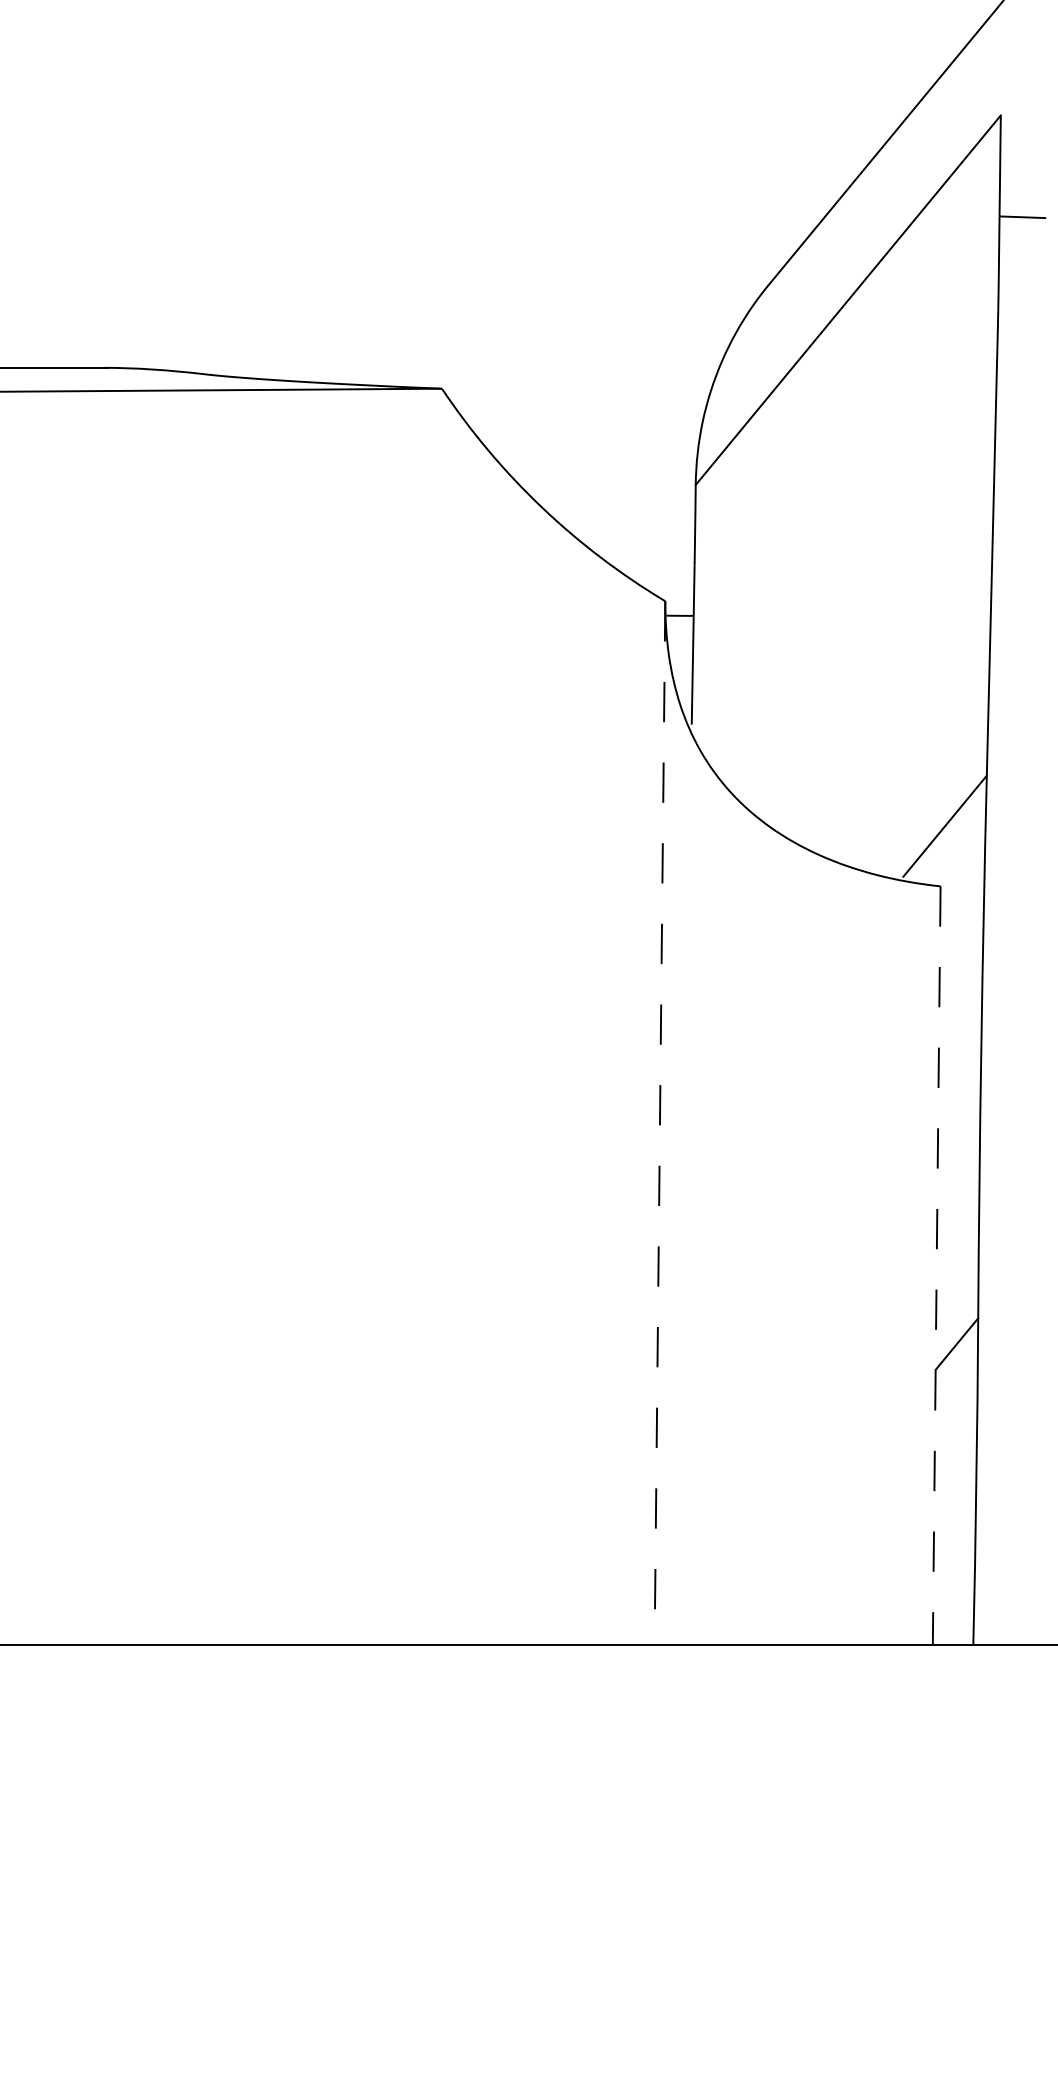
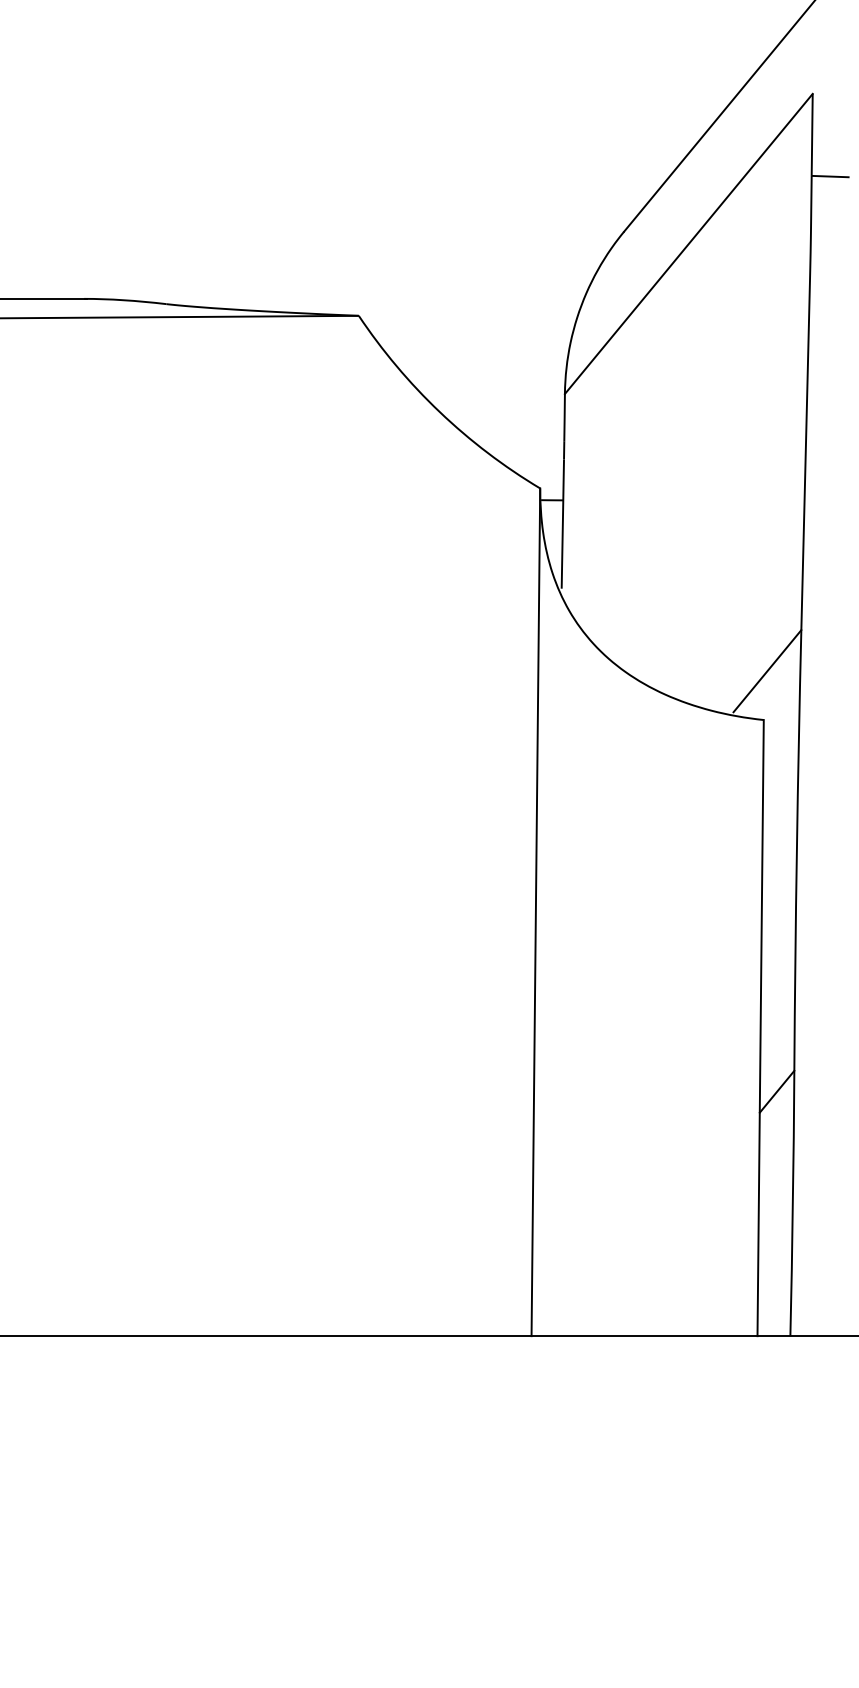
line: (659, 1123) -> (535, 912), dashed -> solid
line: (936, 1266) -> (760, 1028), dashed -> solid

